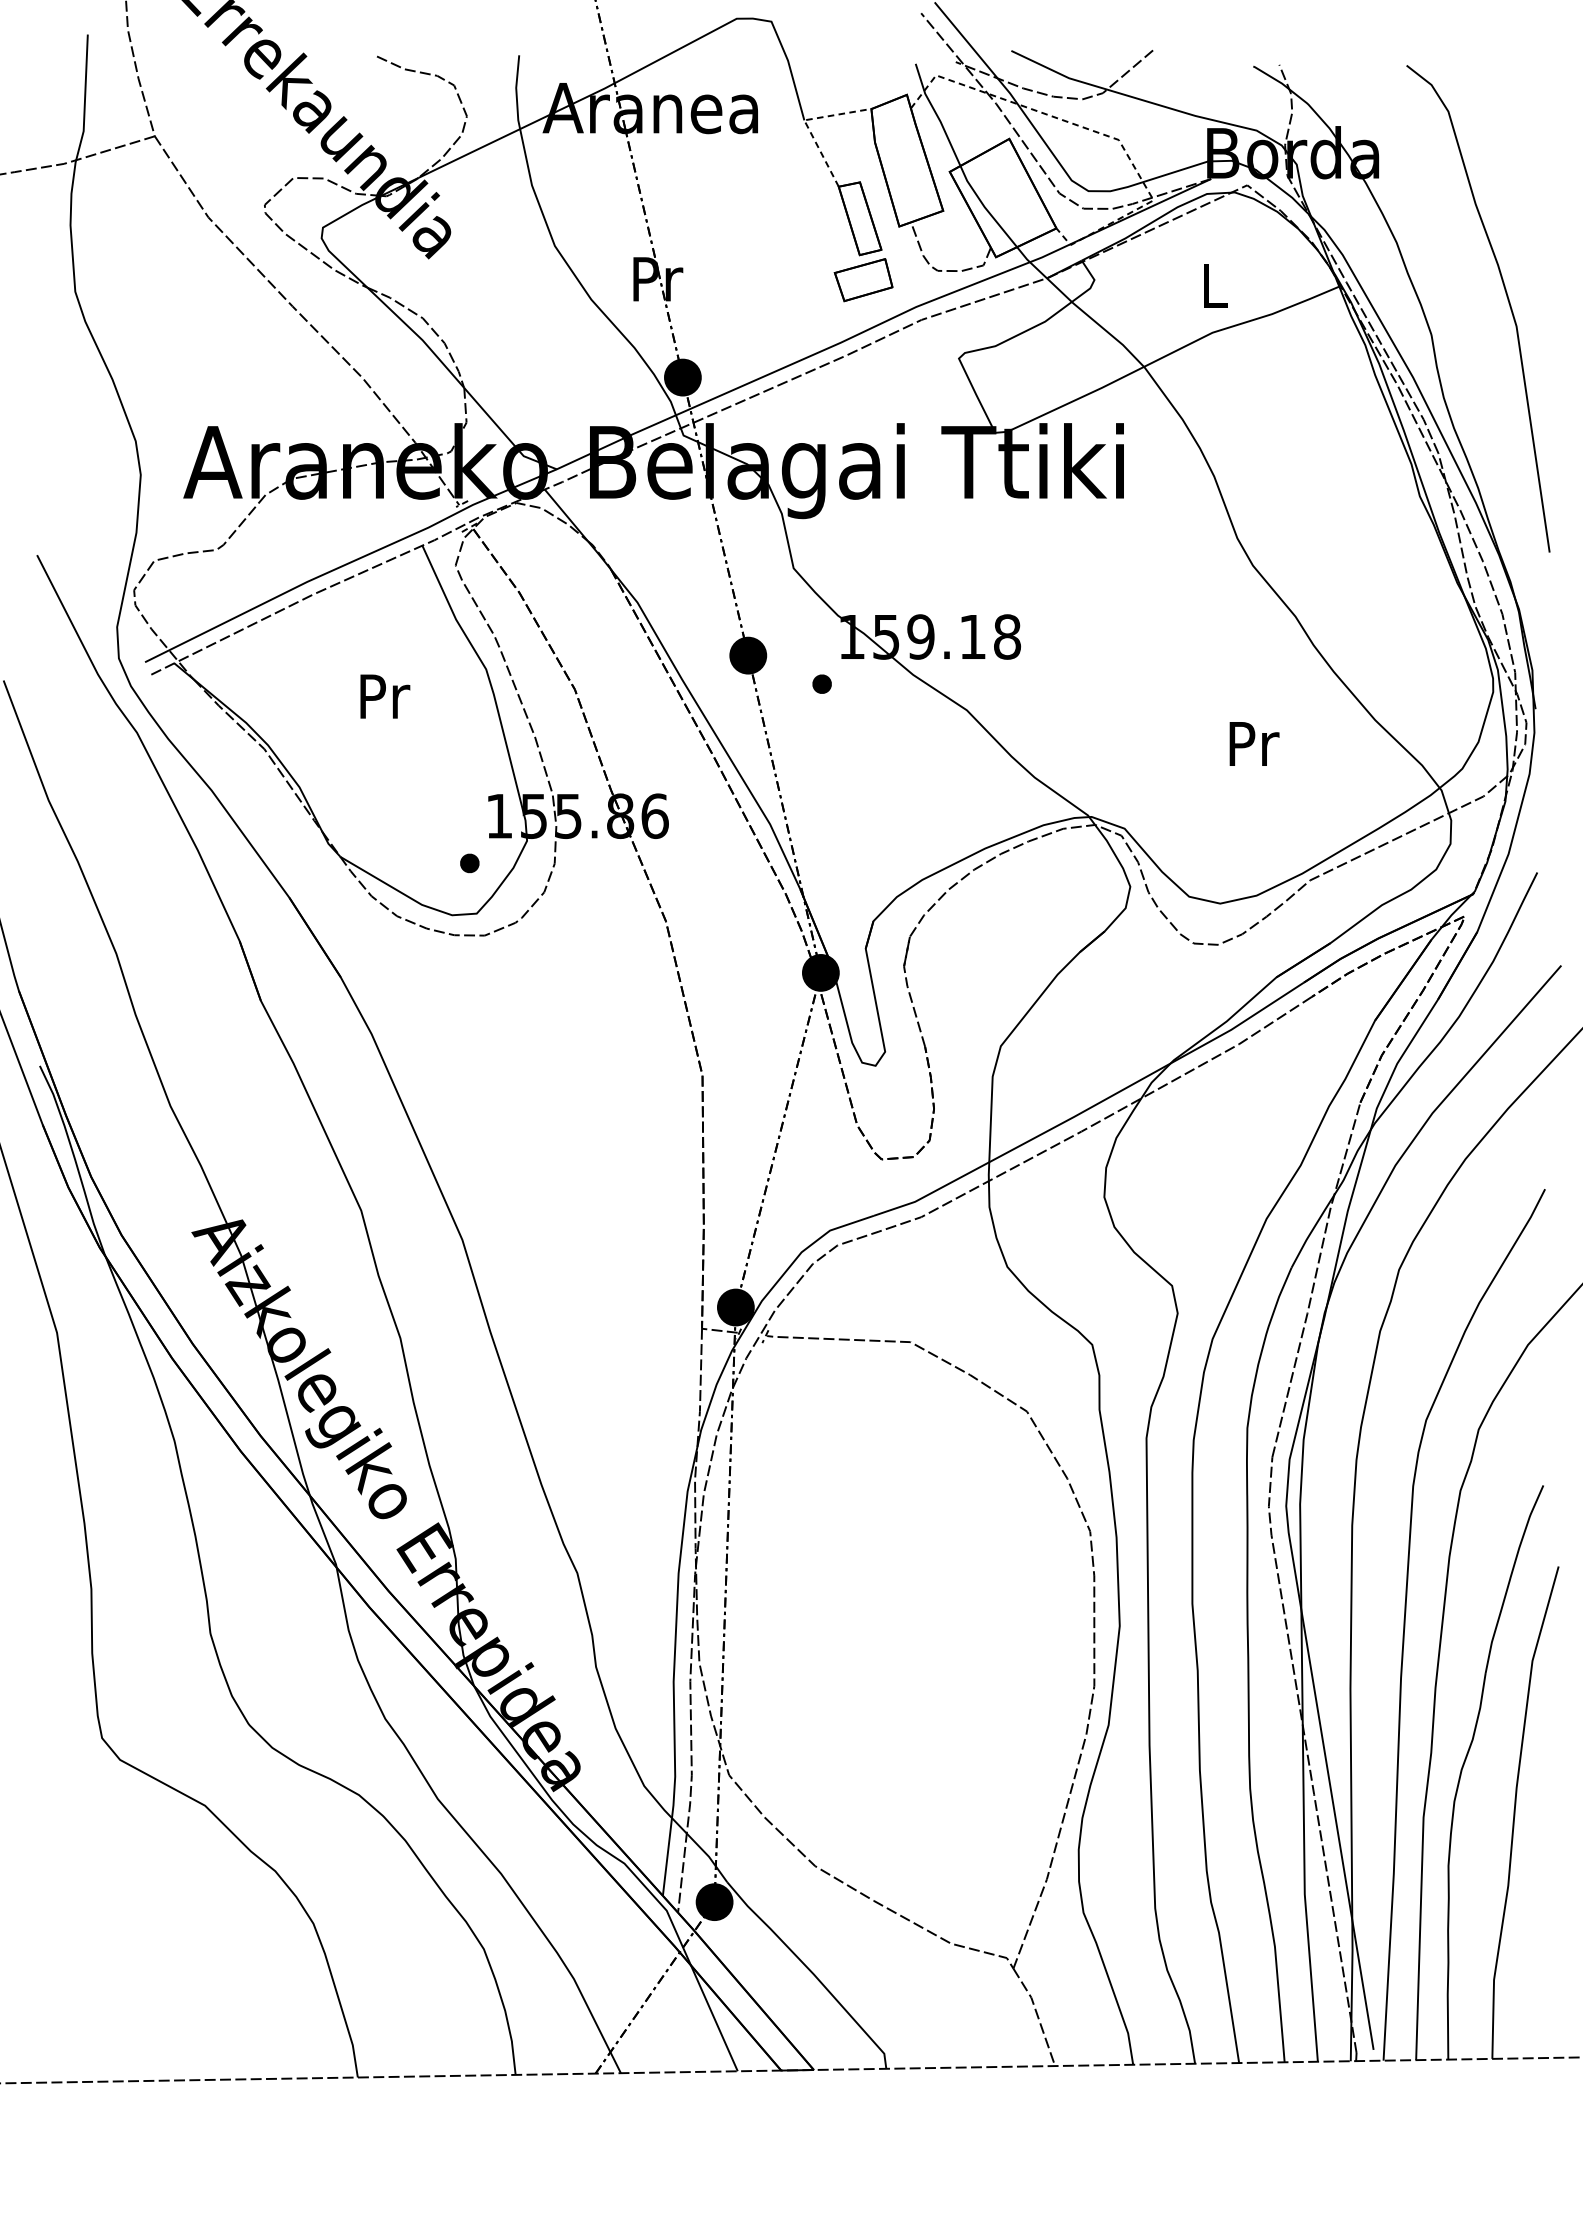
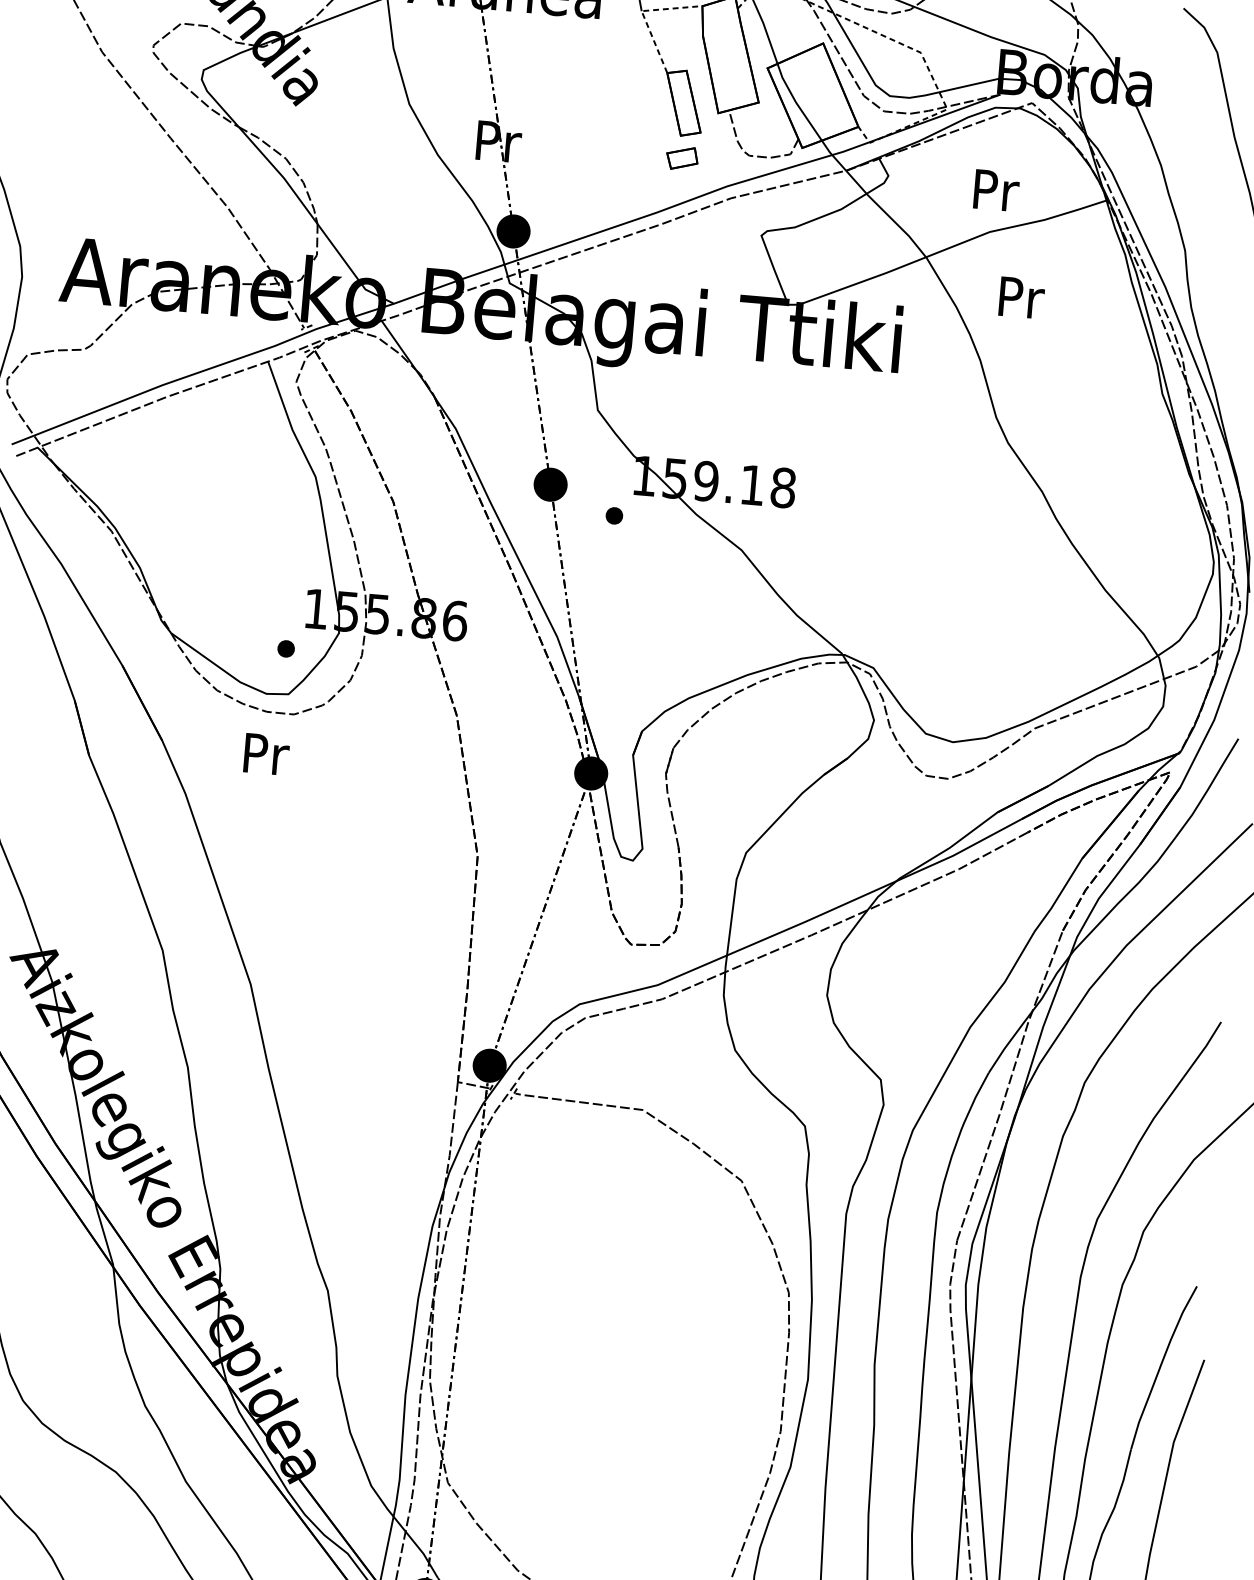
part: (863, 280) -> (682, 158), size x0.6
text: (1216, 286) -> (996, 191), L -> Pr
text: (385, 696) -> (266, 754), moved
text: (1254, 743) -> (1021, 297), moved

